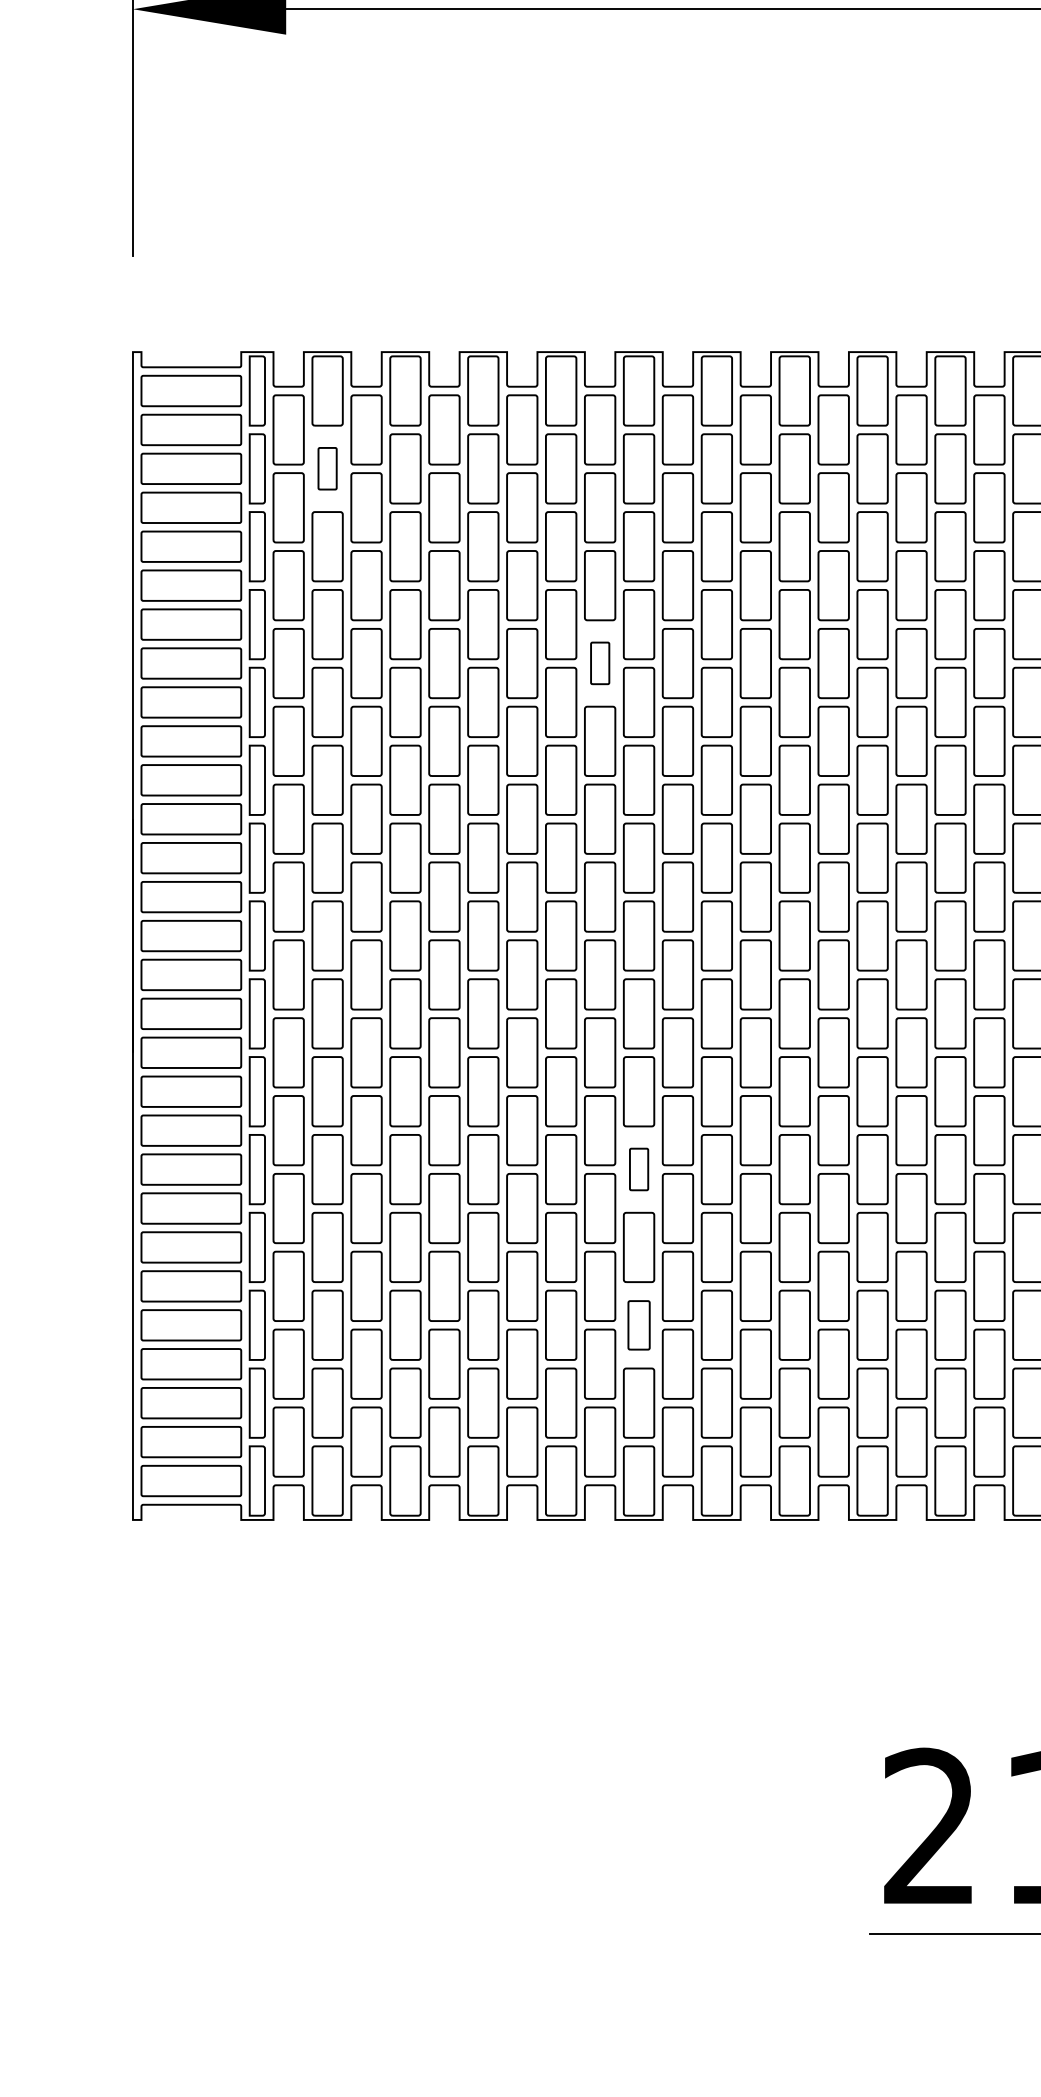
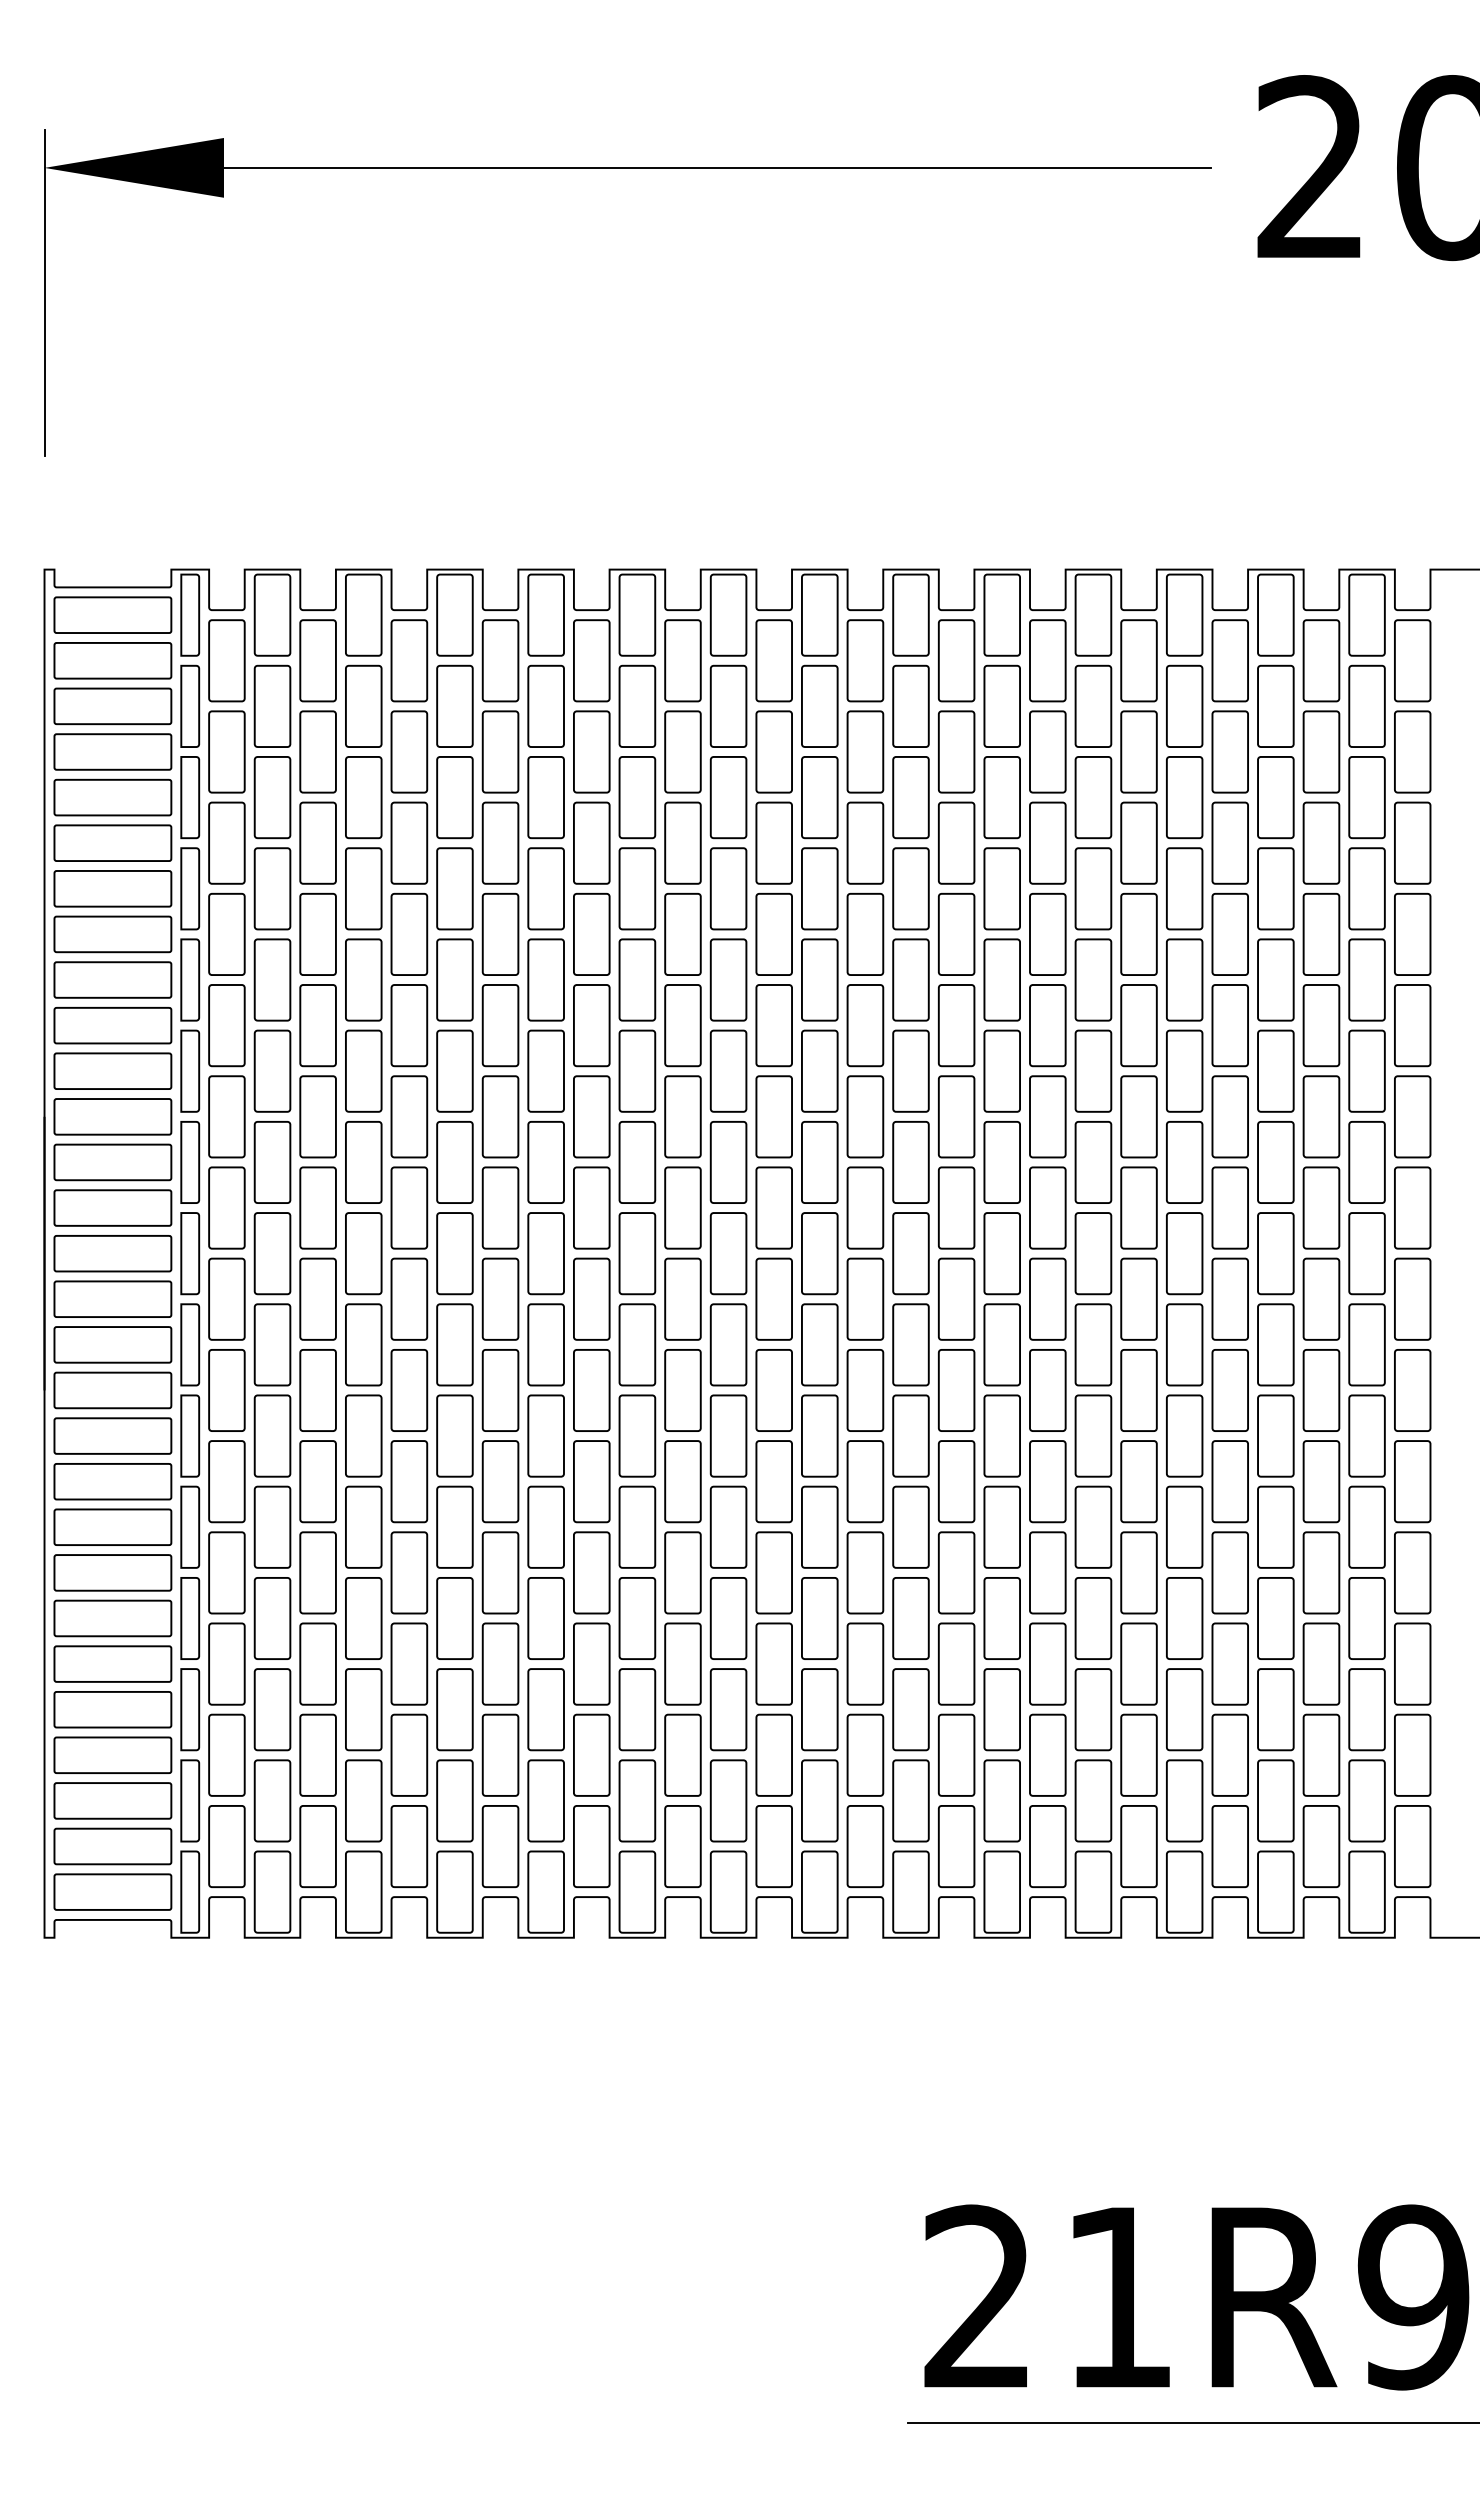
part: (327, 468) -> (272, 705), size x1.67
part: (599, 662) -> (591, 933), size x1.67
part: (639, 1168) -> (637, 1526), size x1.67
part: (639, 1325) -> (637, 1709), size x1.43

